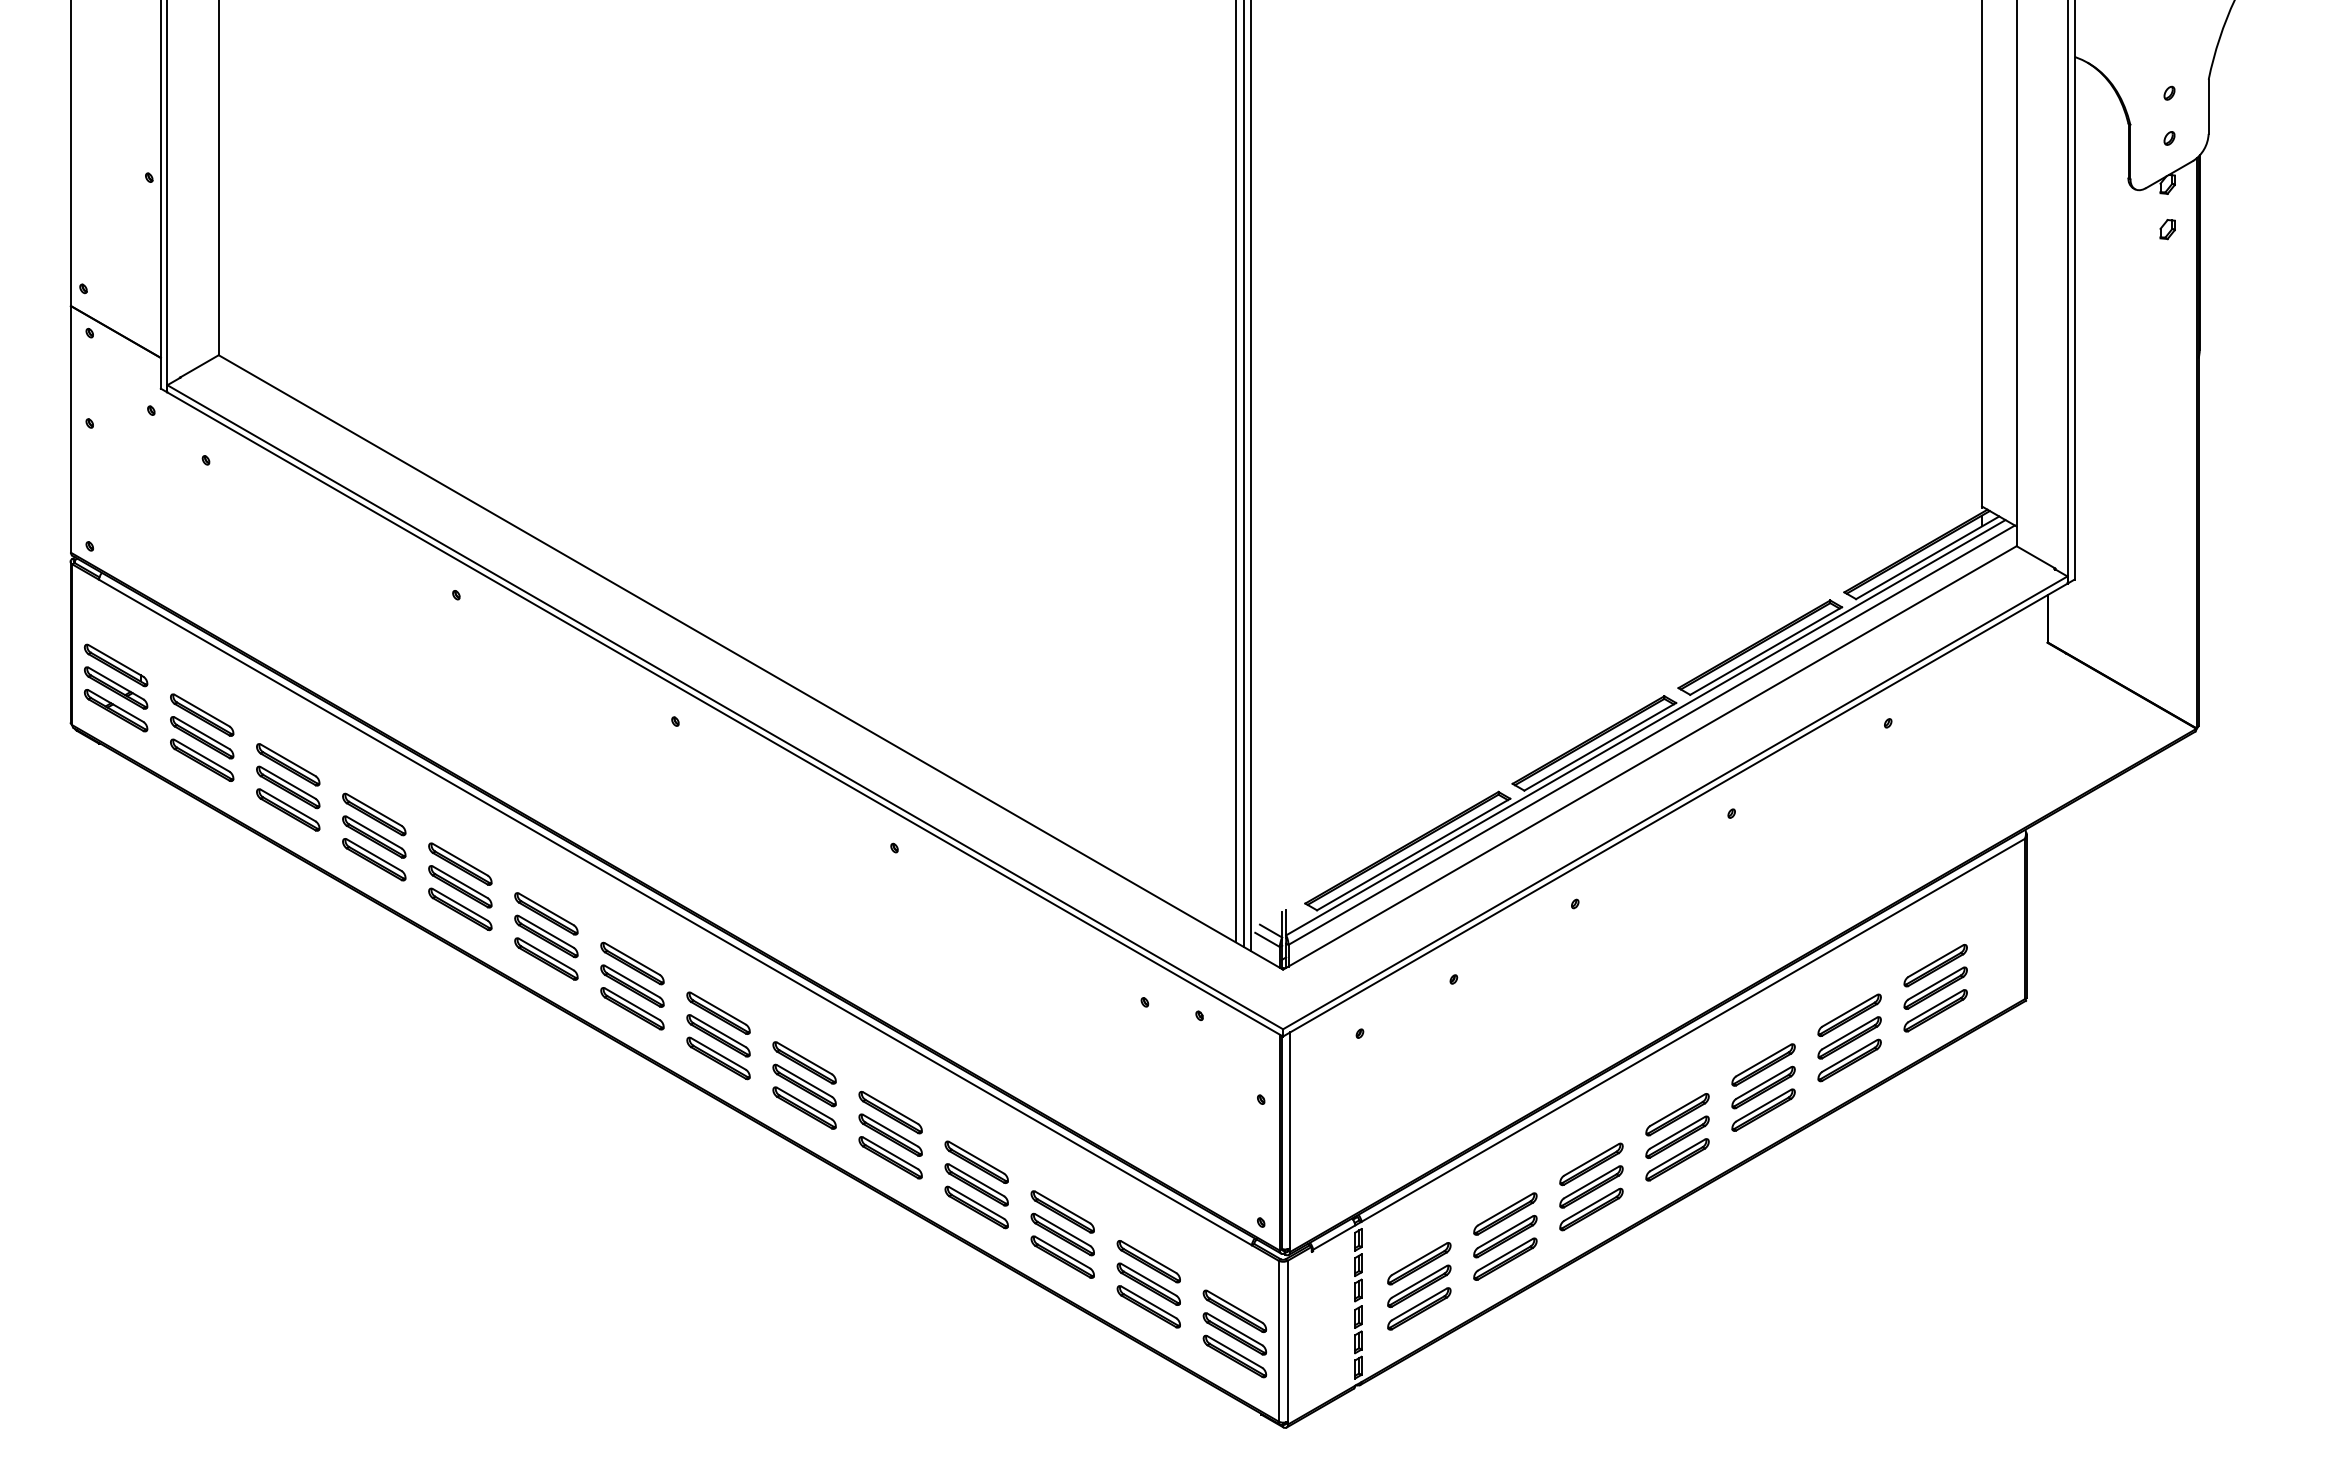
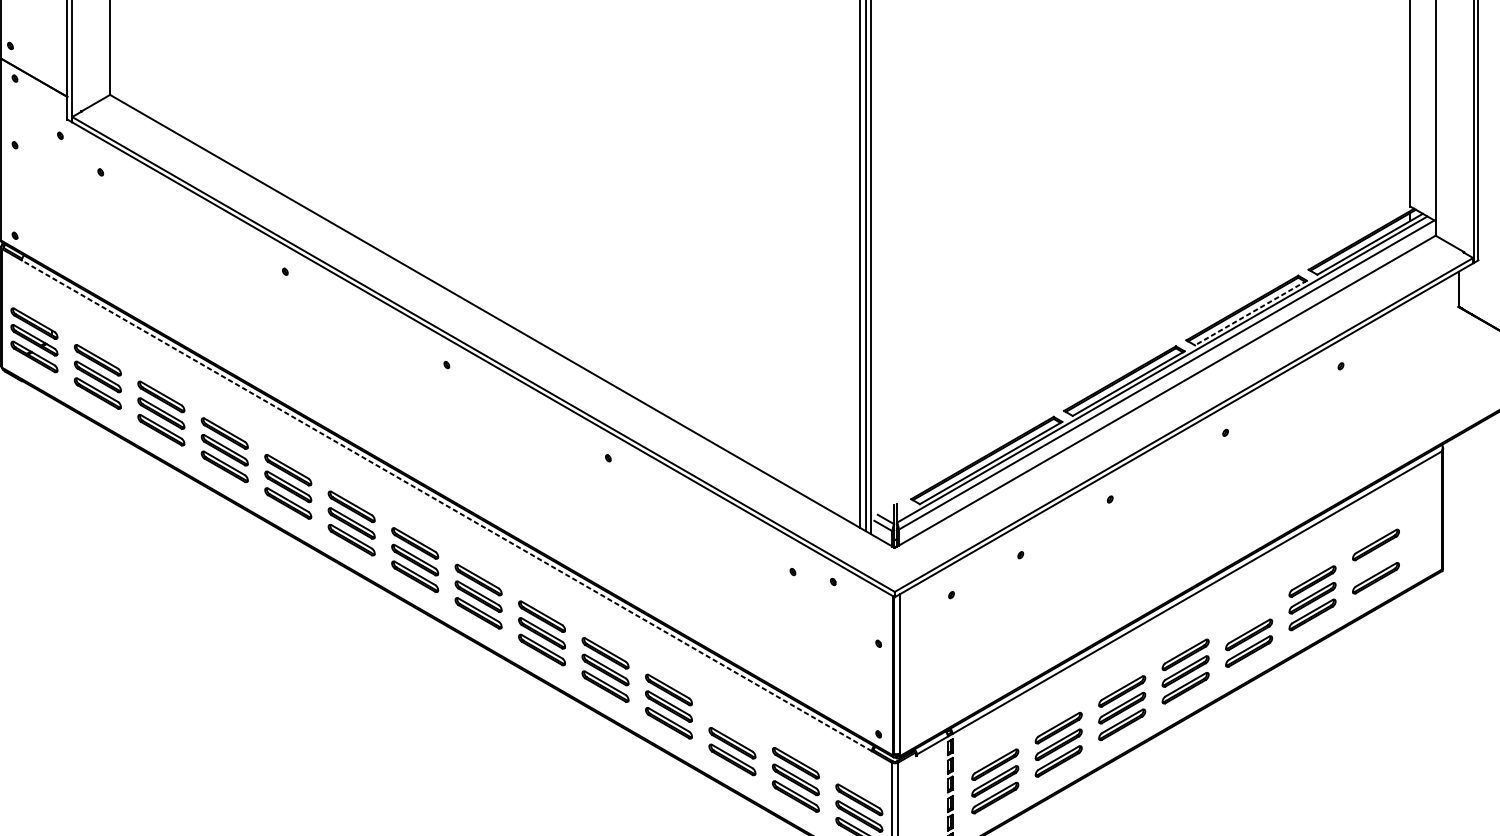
line: (1766, 651) -> (1251, 313), solid -> dashed
line: (675, 912) -> (446, 505), solid -> dashed
part: (1935, 987) -> (1375, 561), removed
part: (1763, 1064) -> (1249, 617), removed
part: (1062, 1211) -> (732, 726), removed

